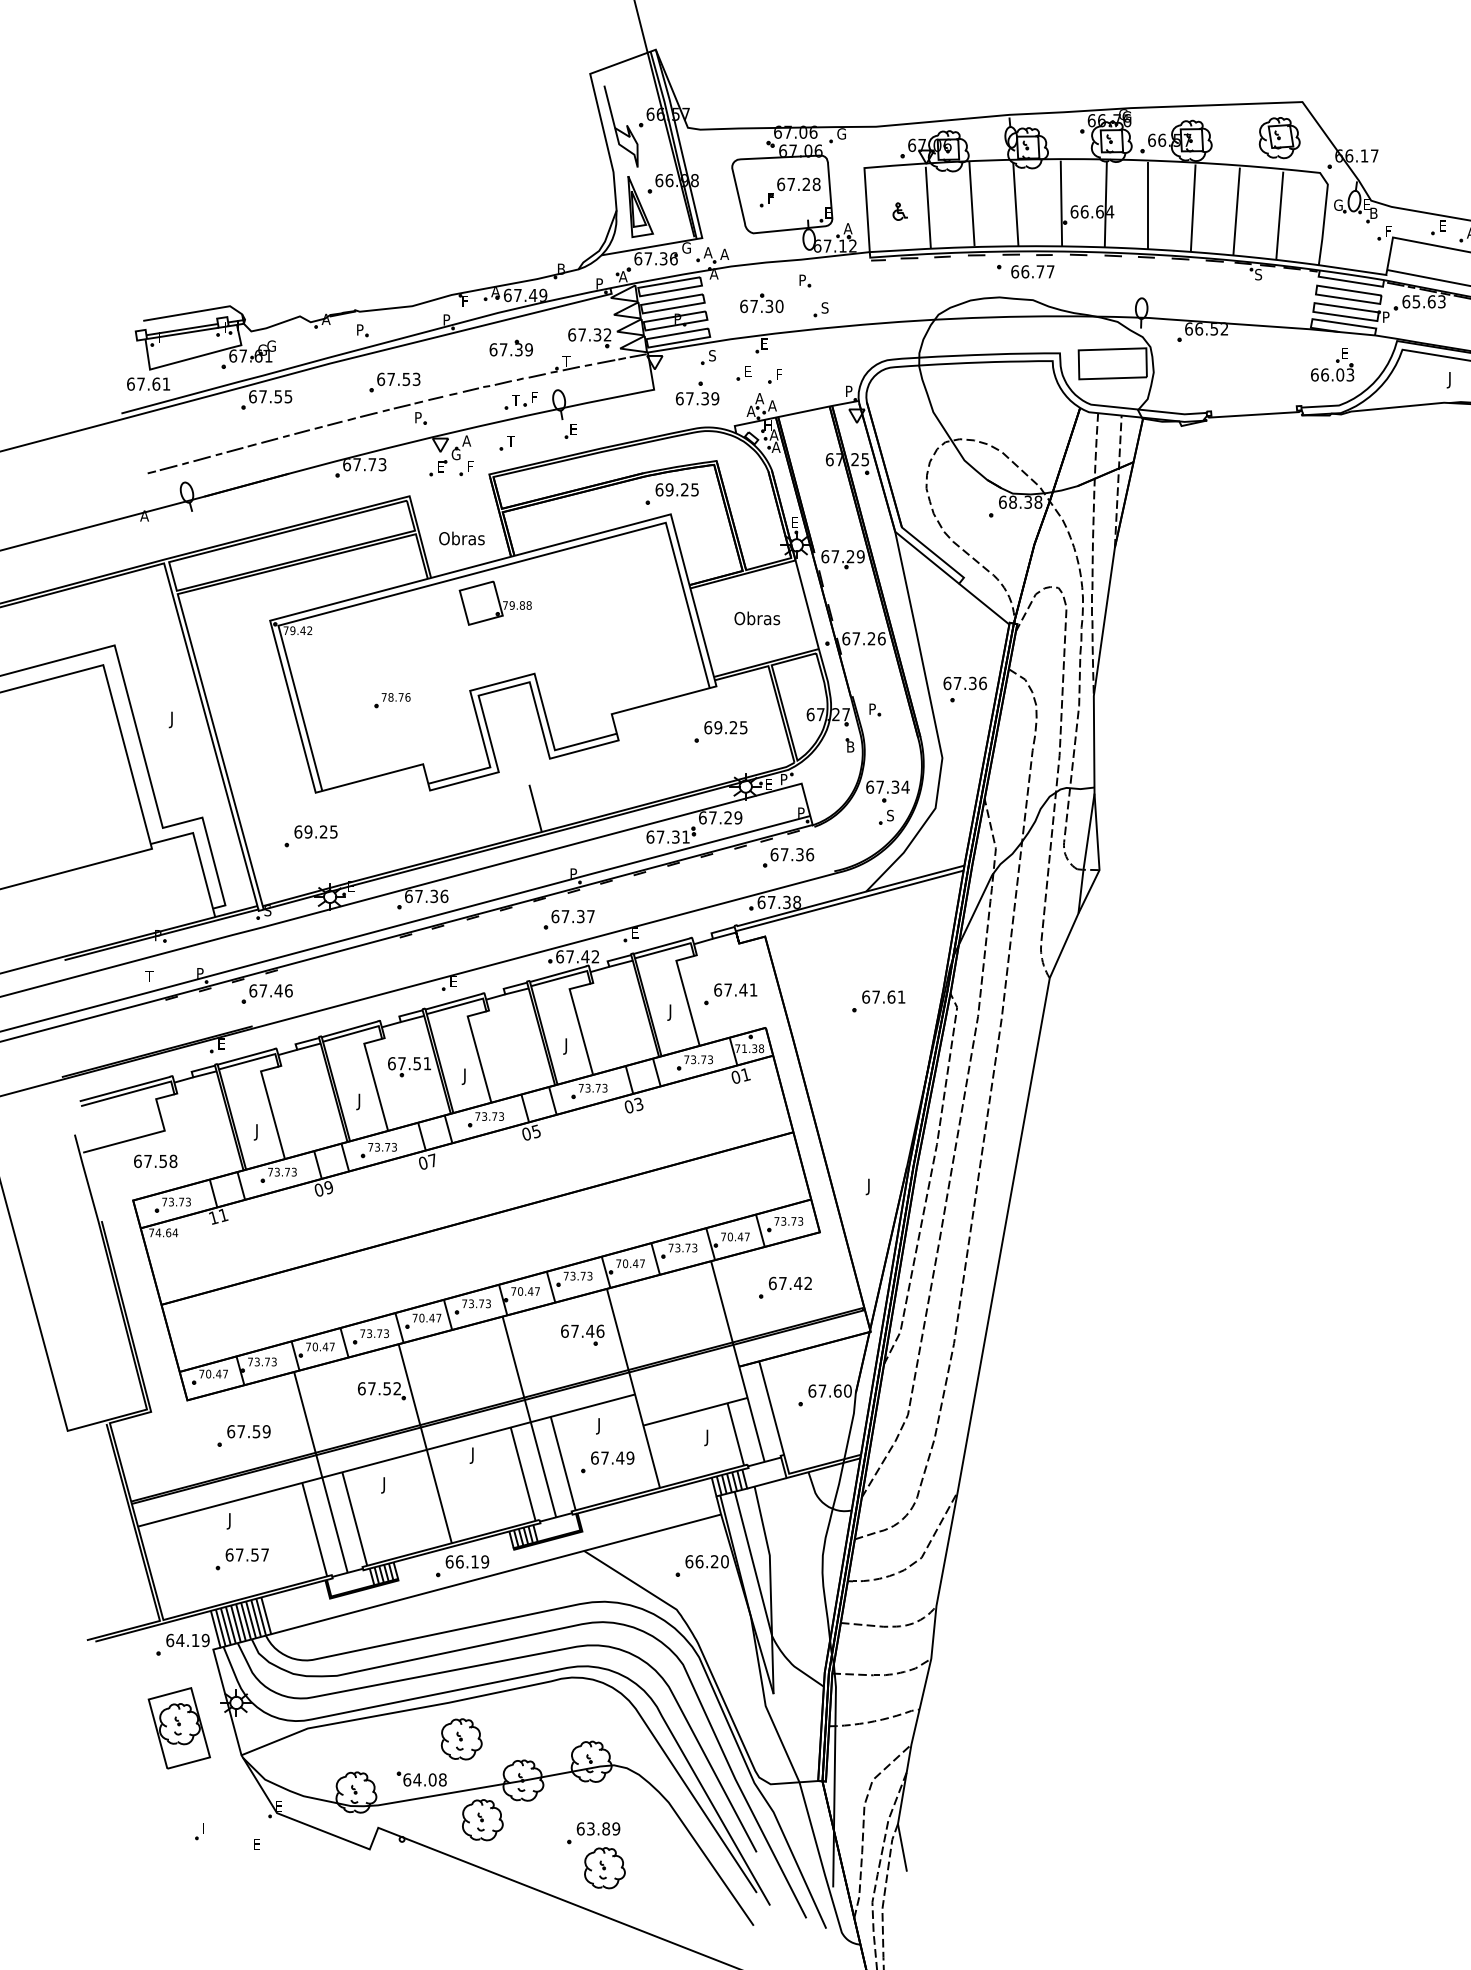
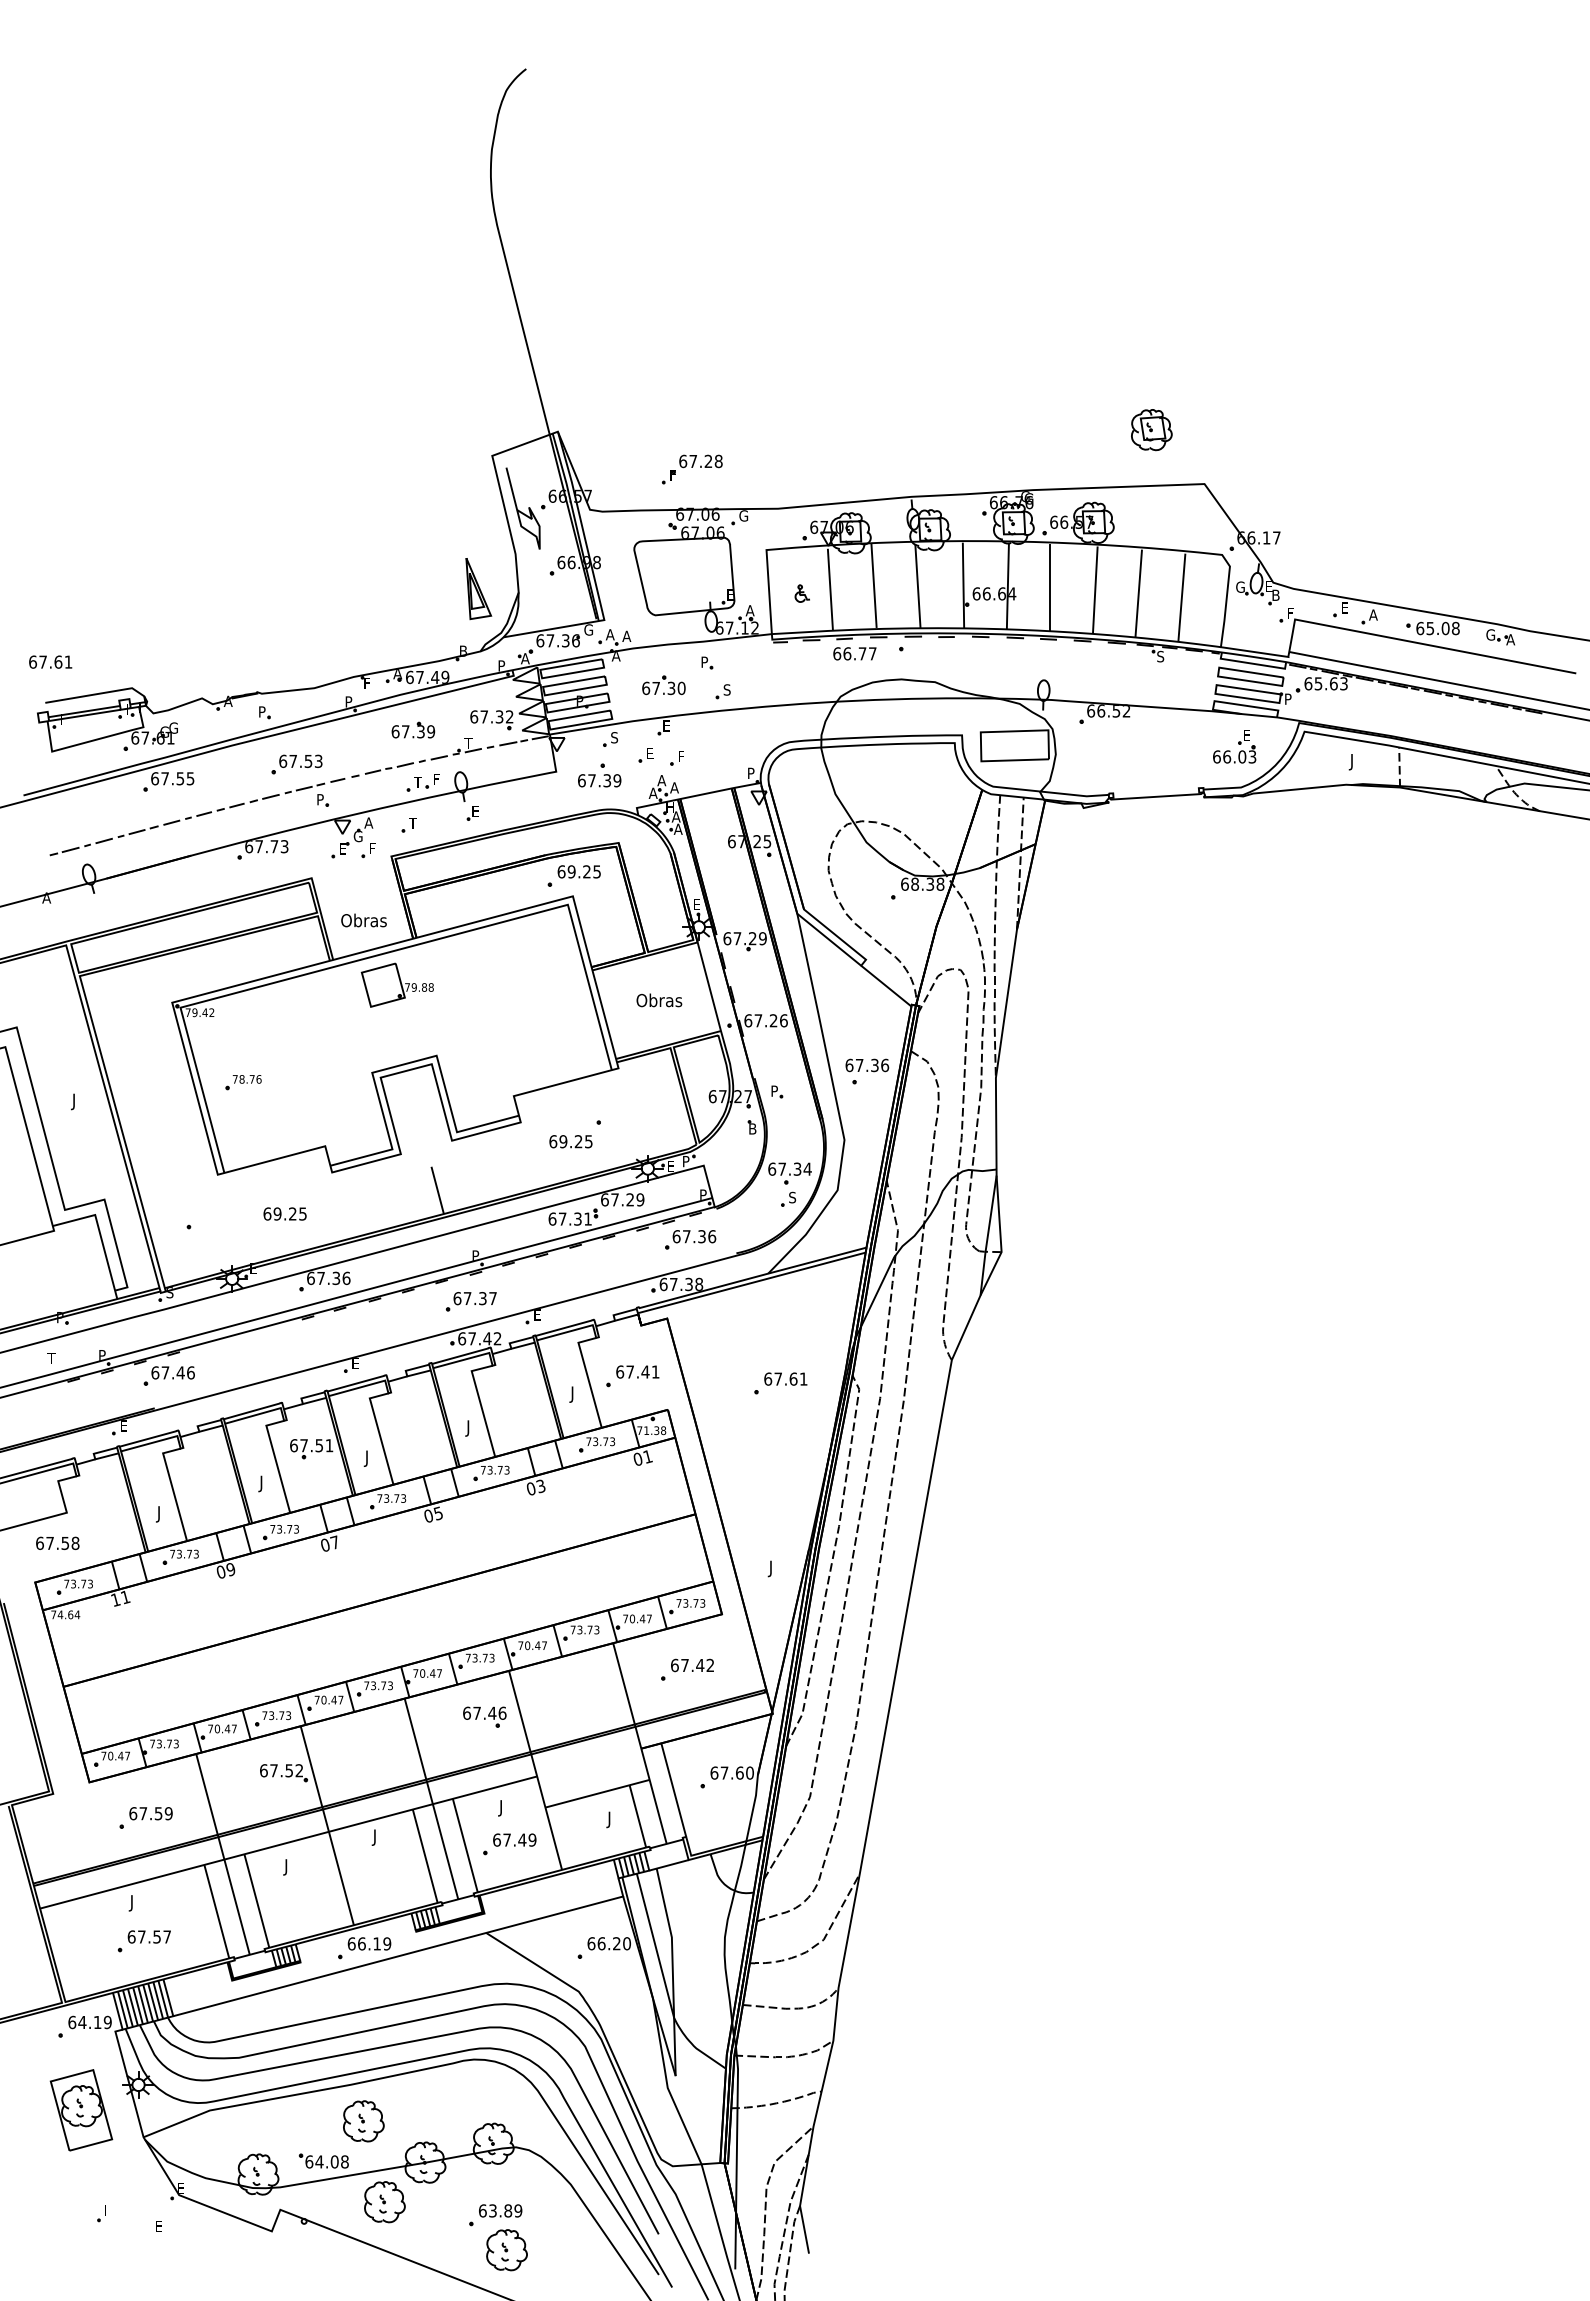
part: (1279, 138) -> (1151, 430), moved
part: (790, 192) -> (692, 469), moved
part: (640, 207) -> (478, 589), moved
text: (1032, 271) -> (854, 653), moved
text: (148, 383) -> (50, 661), moved
part: (392, 700) -> (243, 1082), moved
text: (725, 727) -> (570, 1141), moved
text: (315, 831) -> (284, 1213), moved

